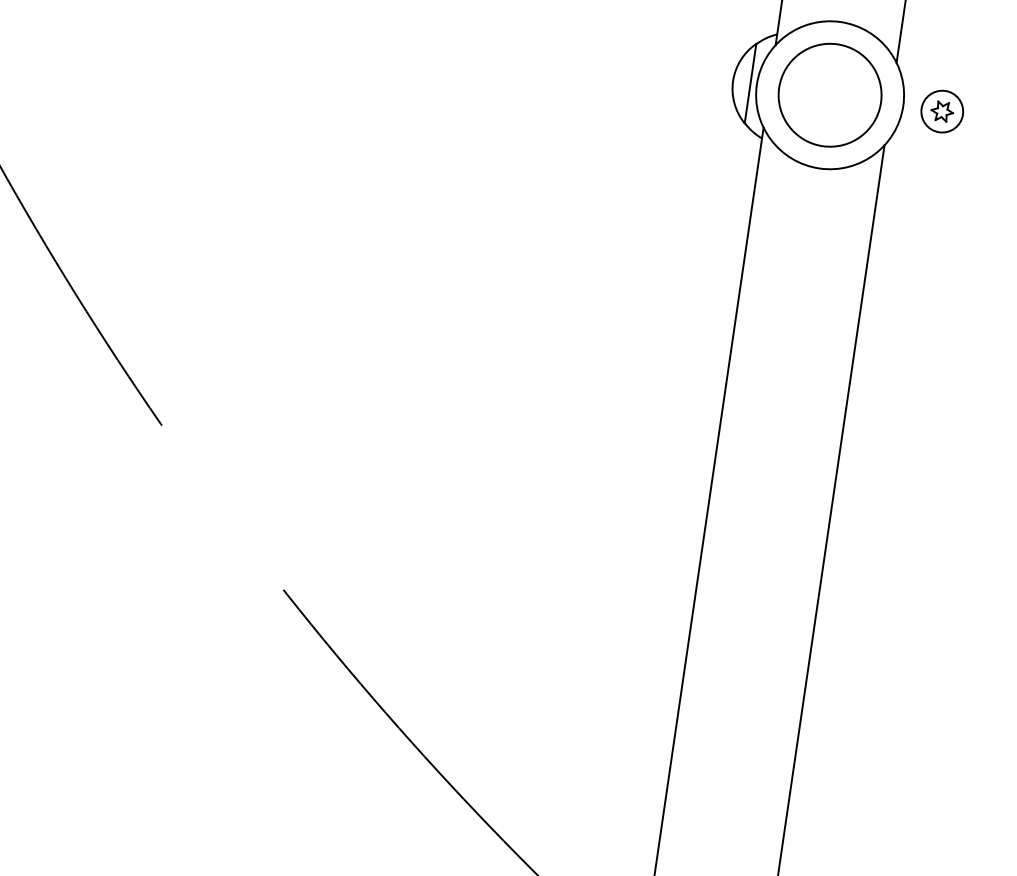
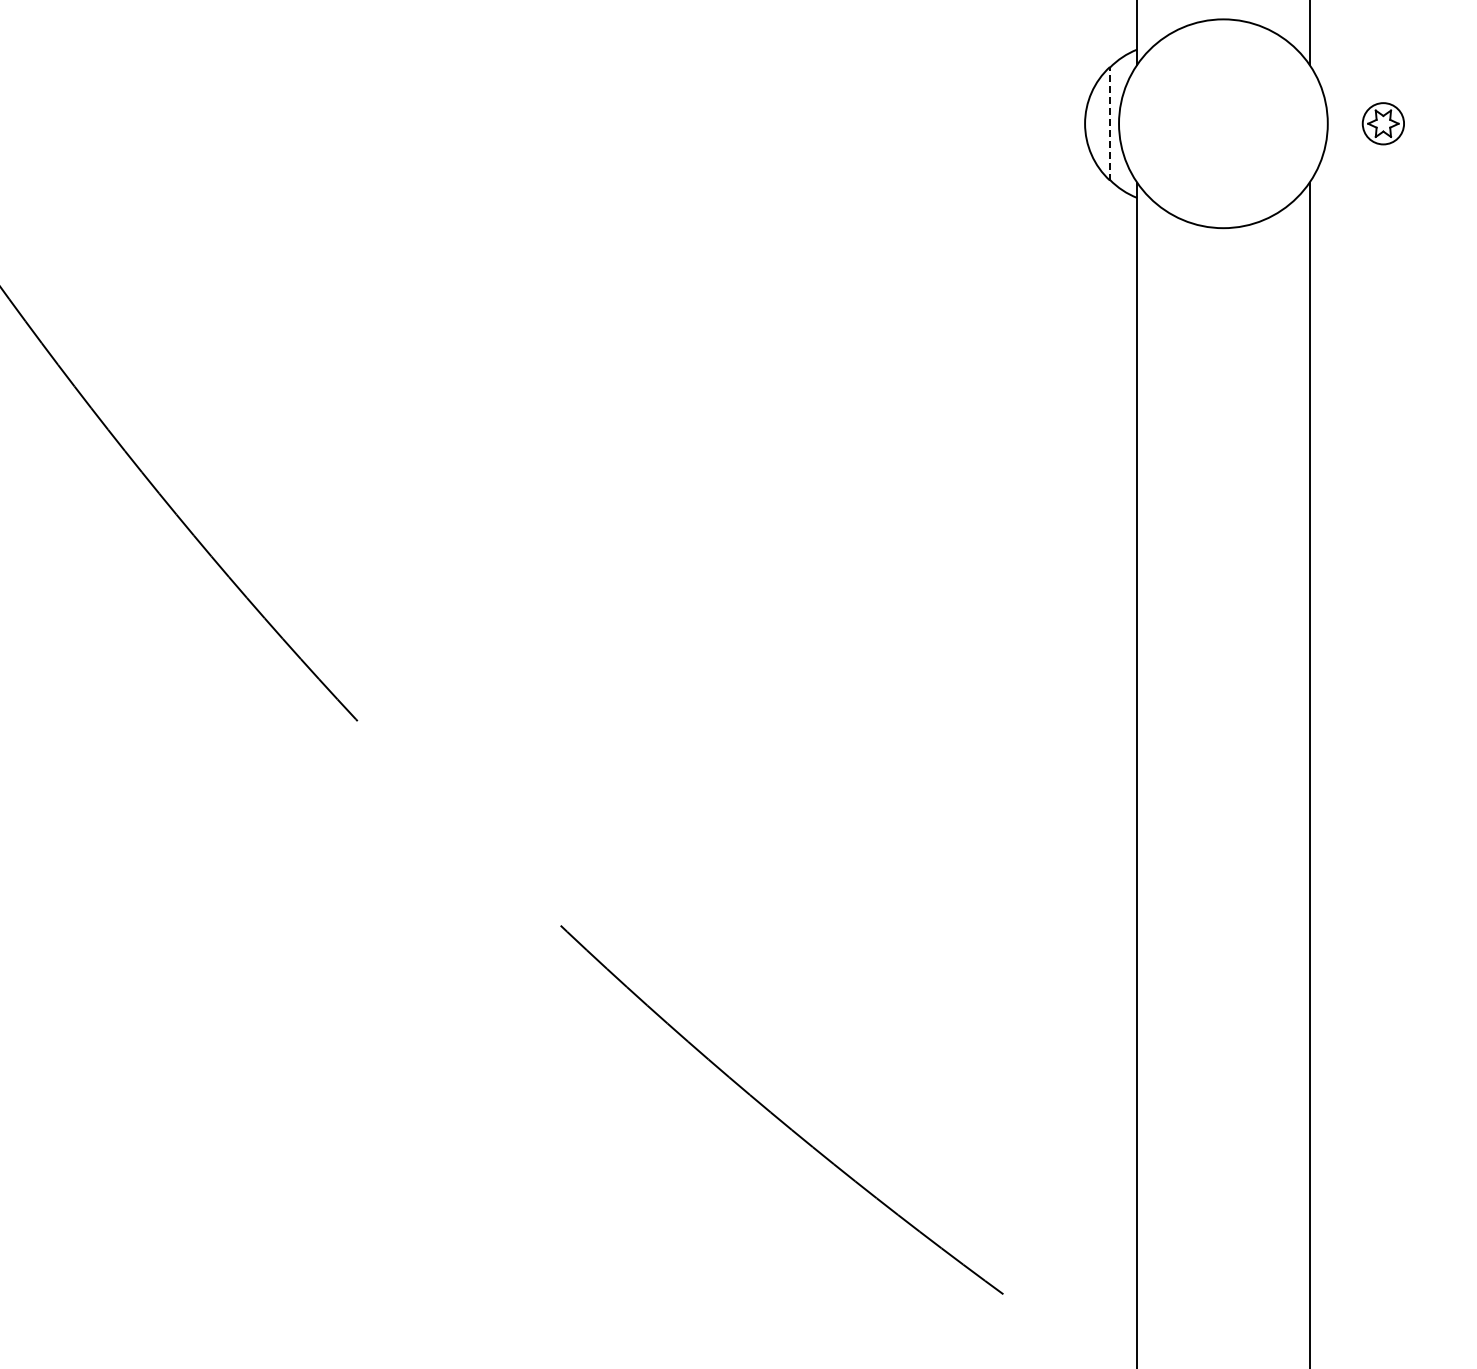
line: (750, 83) -> (1109, 123), solid -> dashed
circle: (829, 94) -> (1222, 123), removed
circle: (941, 111) -> (1382, 123), size x0.7

